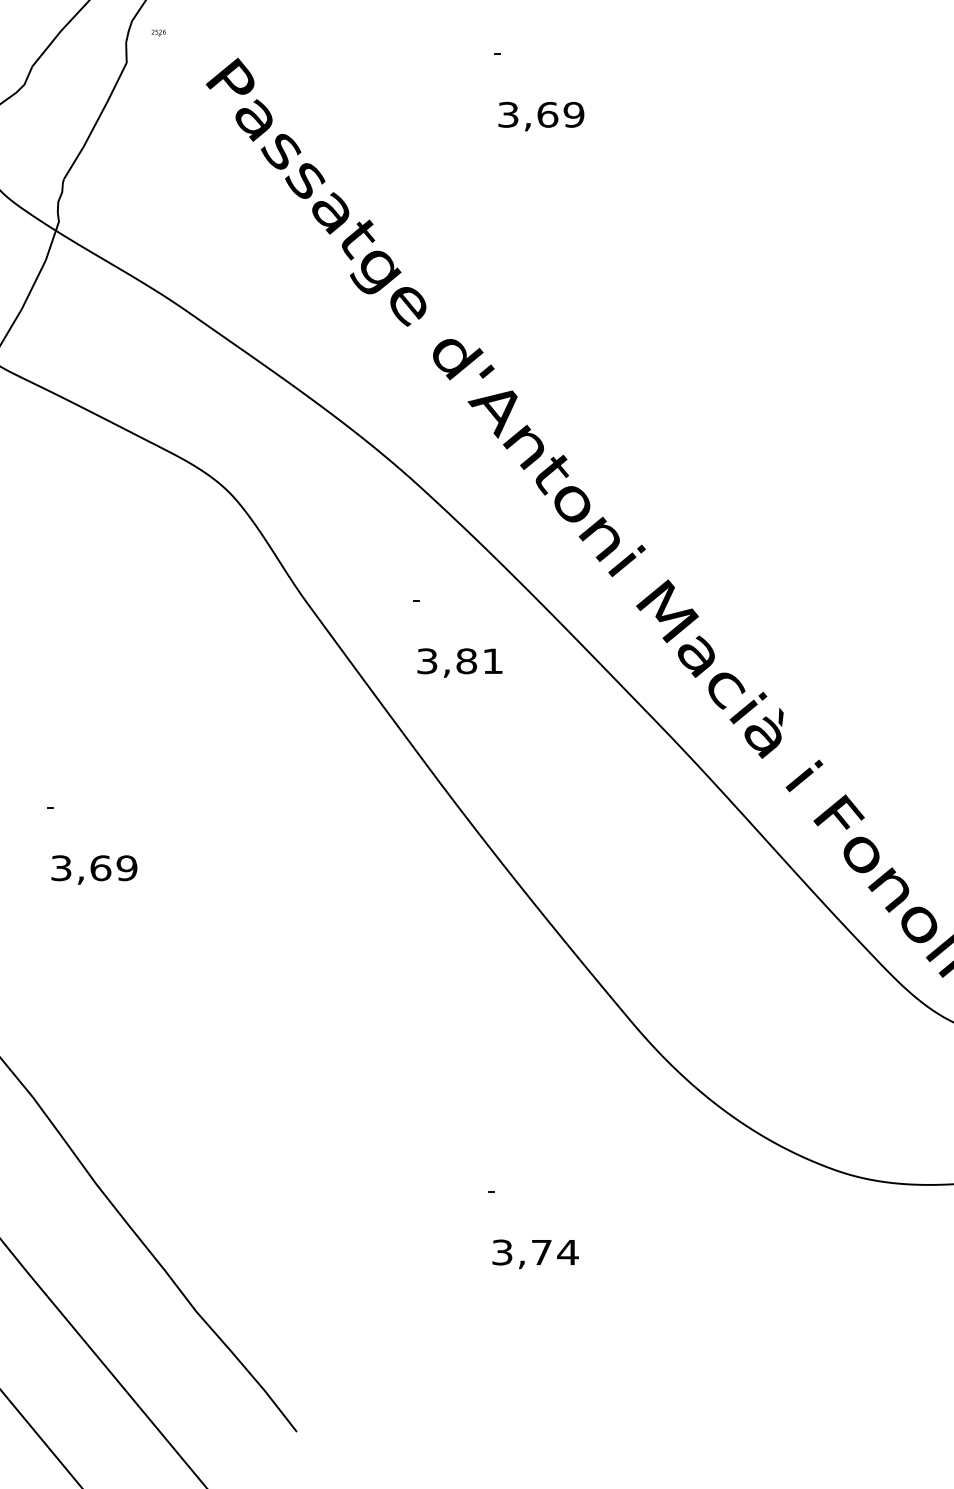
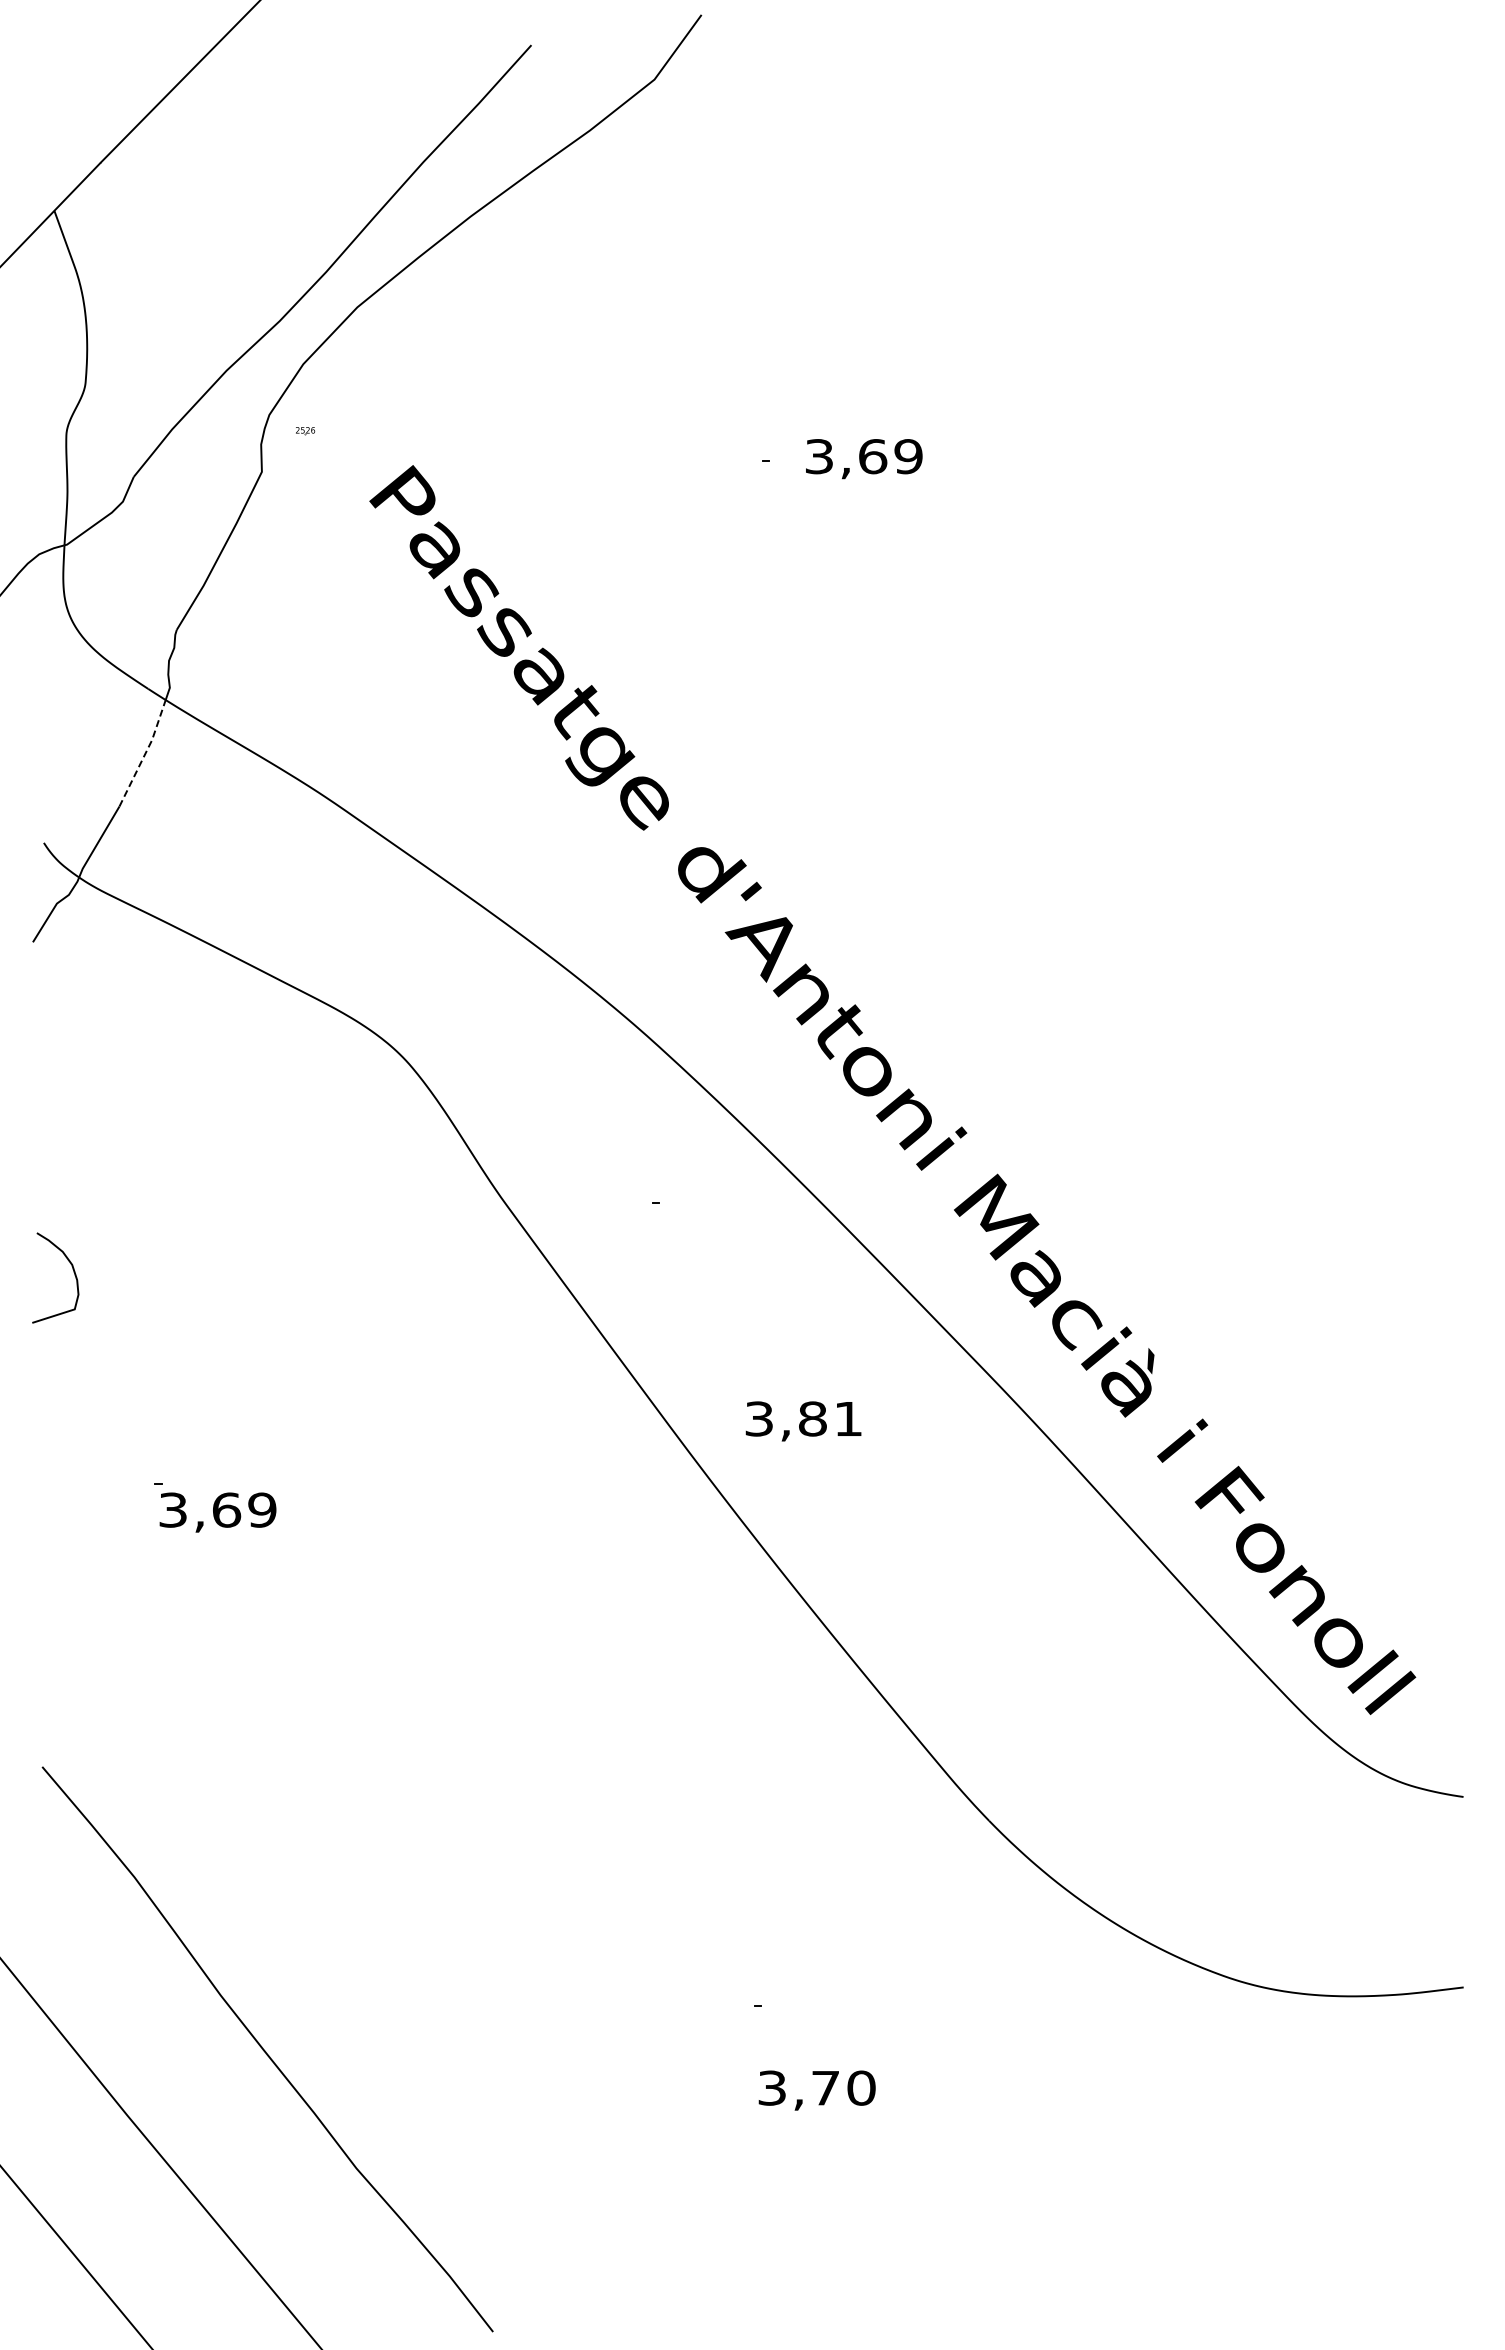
text: (541, 116) -> (864, 459), moved
line: (41, 270) -> (145, 753), solid -> dashed
text: (459, 663) -> (803, 1421), moved
text: (94, 869) -> (217, 1512), moved
text: (568, 1252) -> (861, 2087), 3,74 -> 3,70

